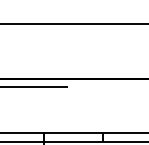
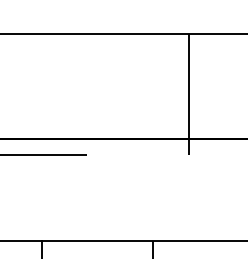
line: (121, 55) -> (188, 94), added

